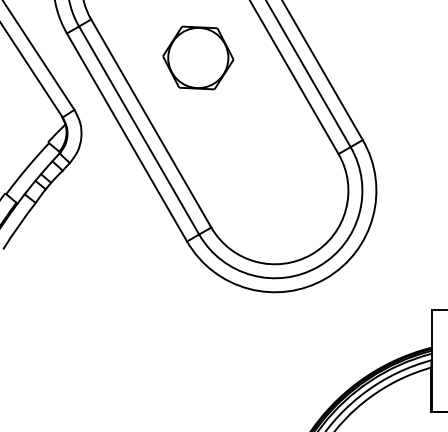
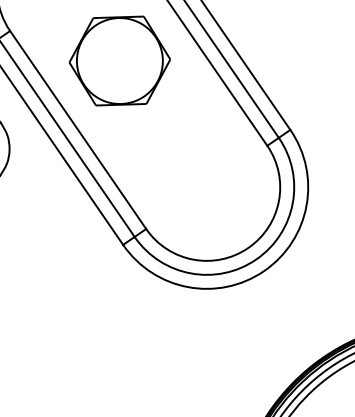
part: (198, 57) -> (120, 60), size x1.43

